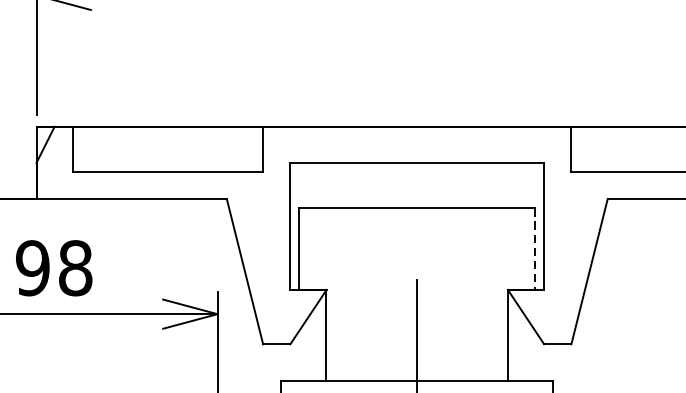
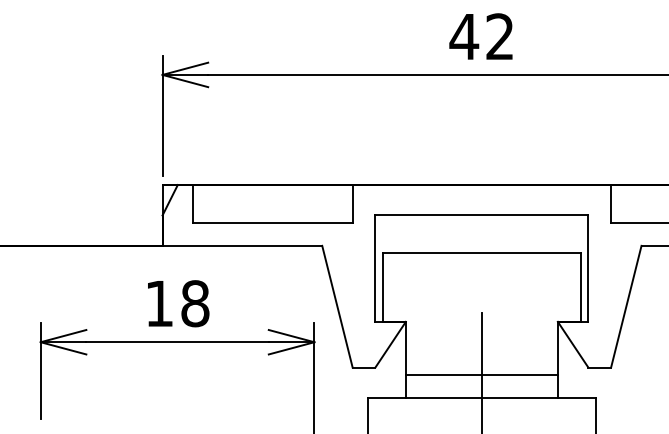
line: (534, 250) -> (580, 288), dashed -> solid
text: (32, 267) -> (159, 303), 98 -> 18
line: (416, 353) -> (481, 375), added

